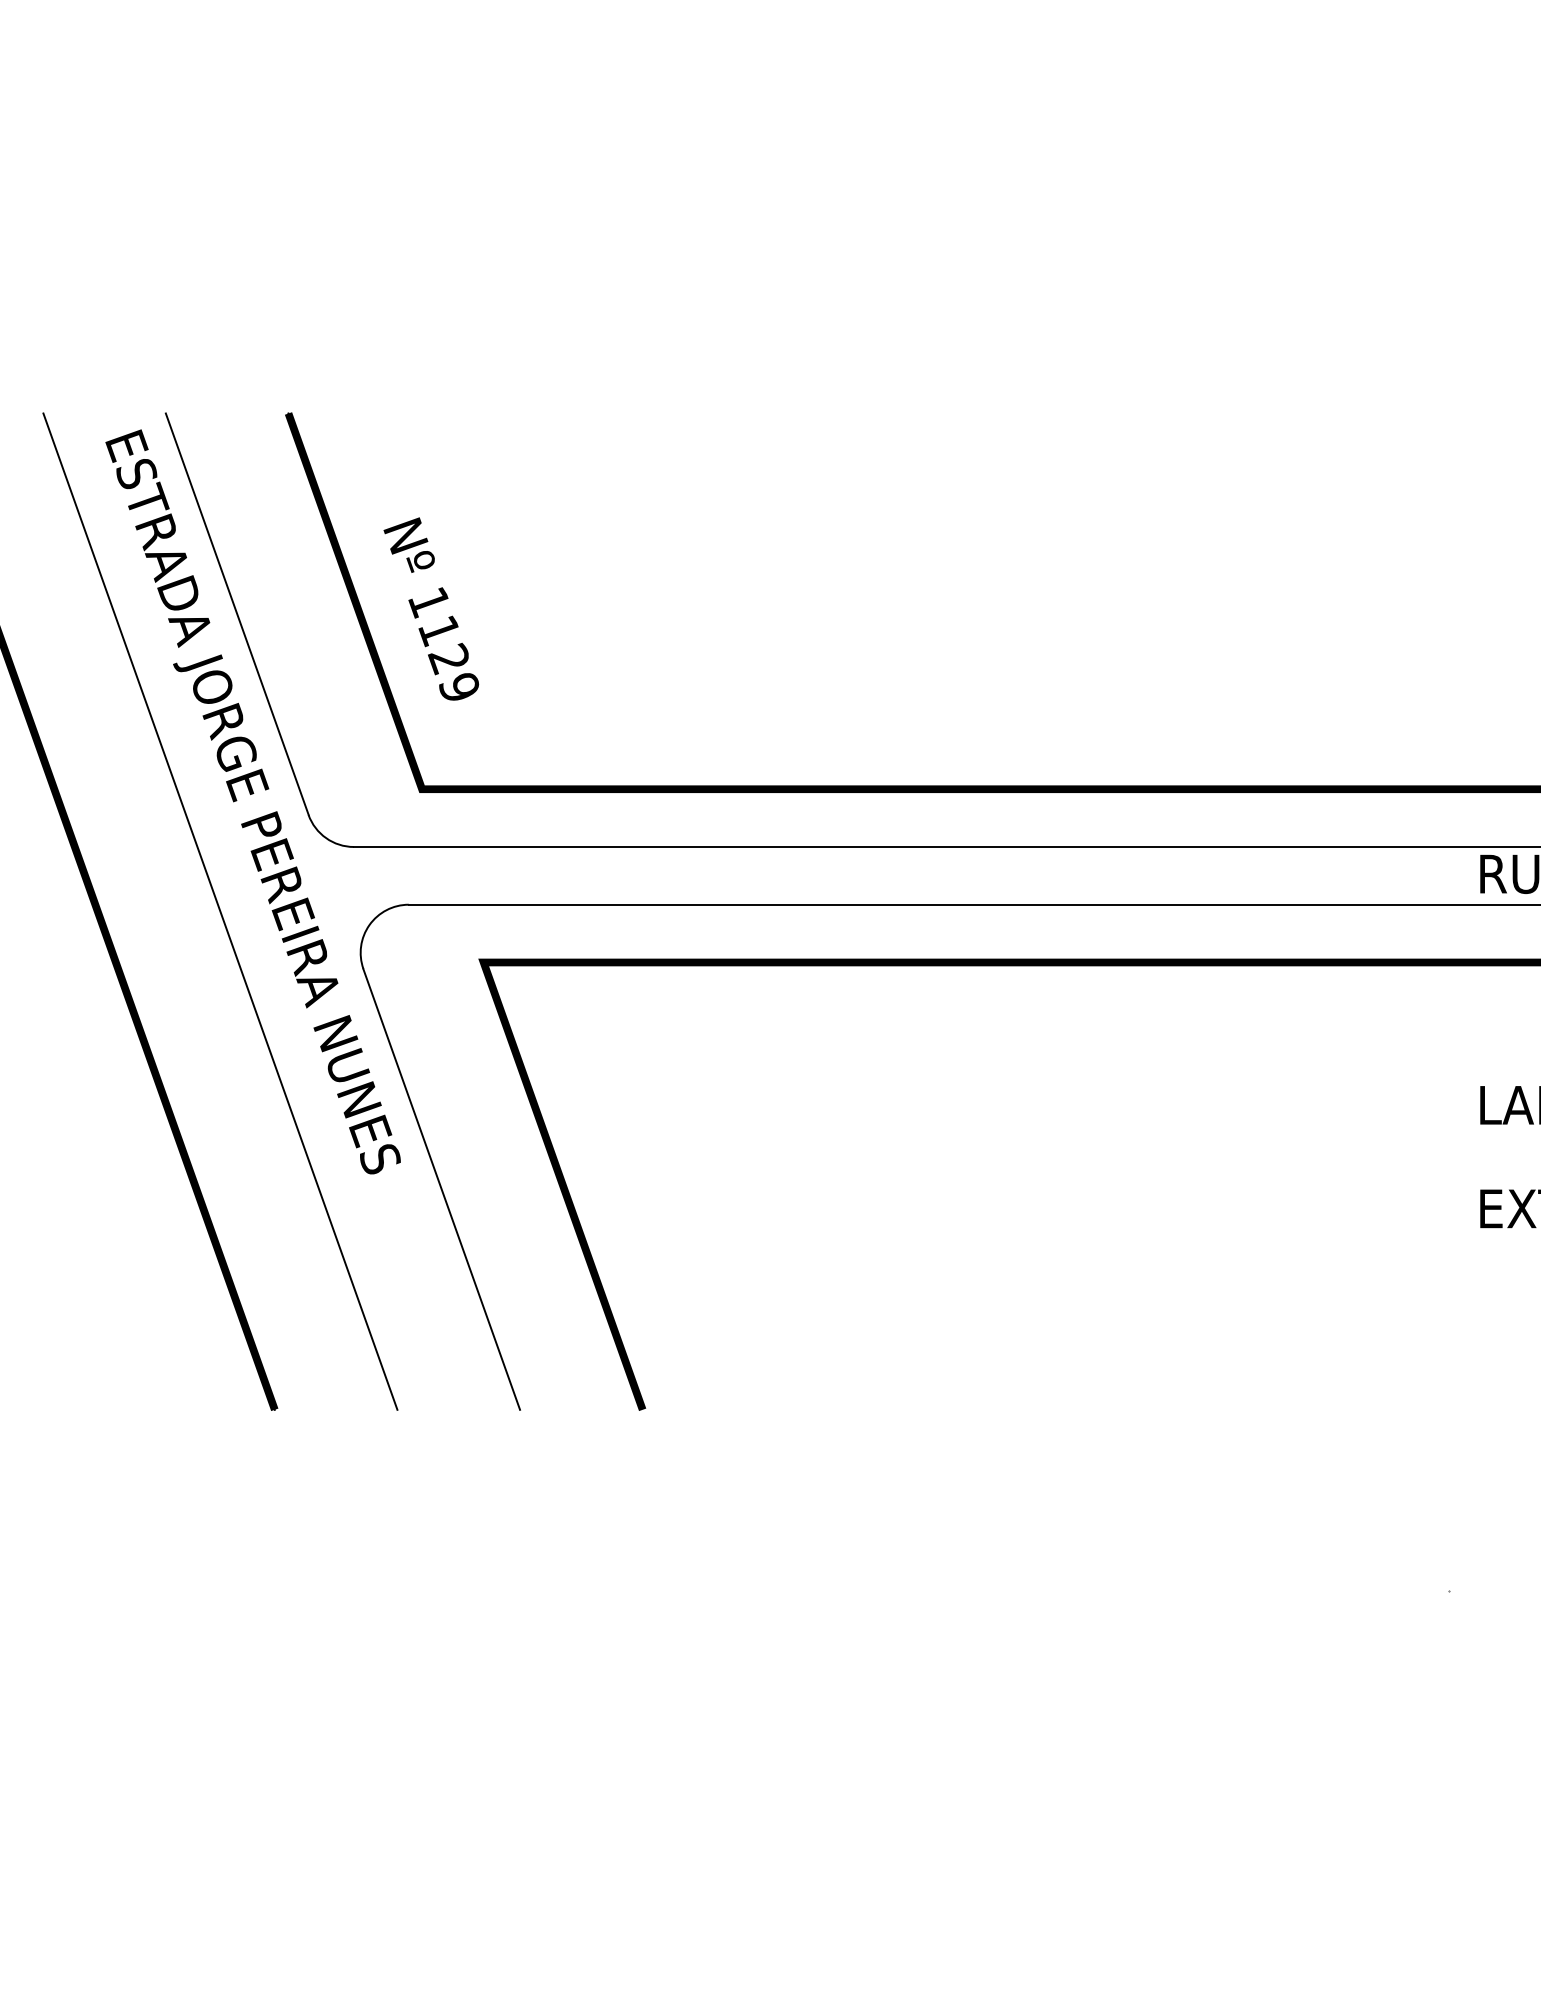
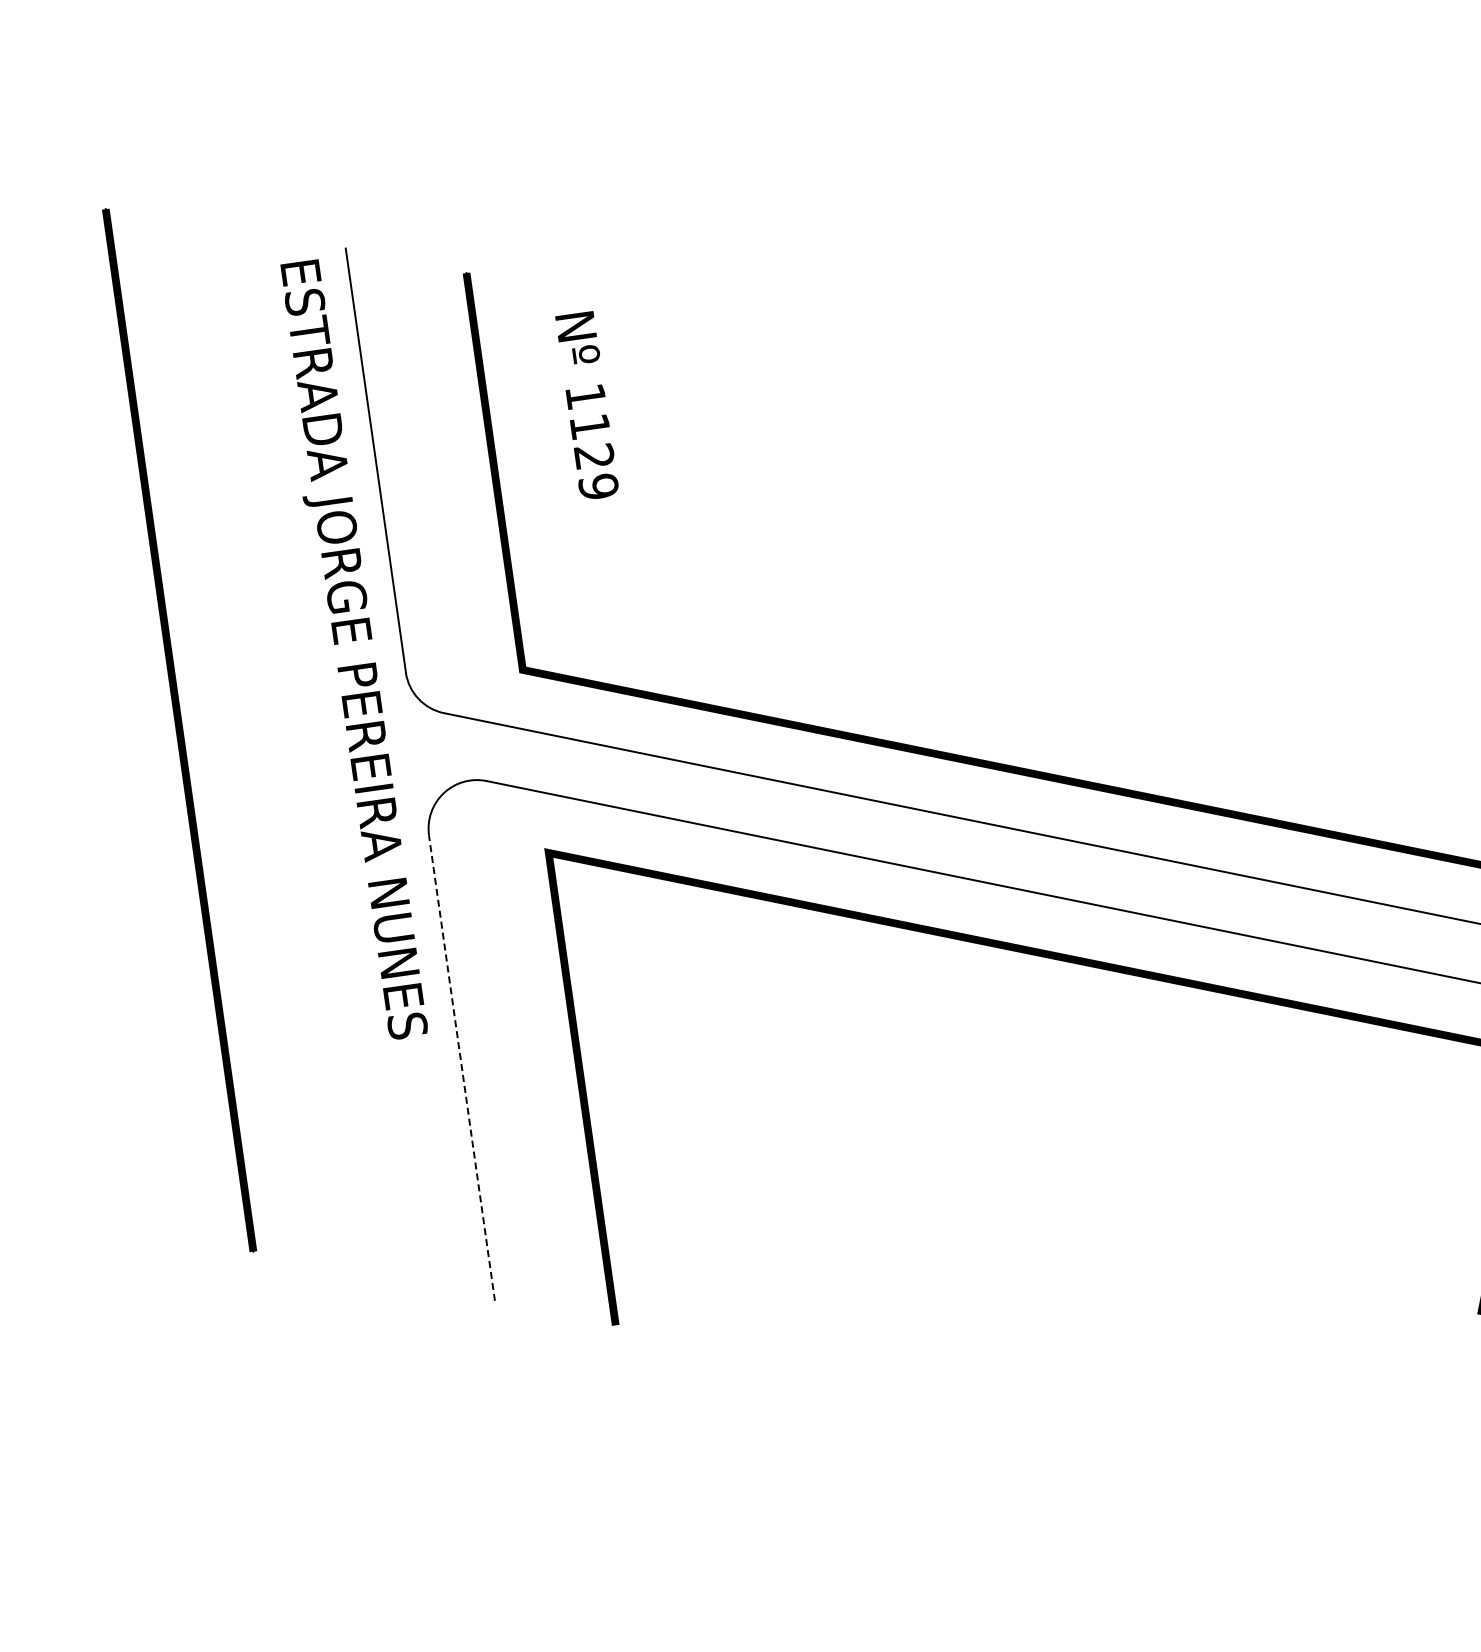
text: (431, 608) -> (586, 403), moved
line: (220, 911) -> (299, 749), removed
line: (441, 1189) -> (461, 1068), solid -> dashed

